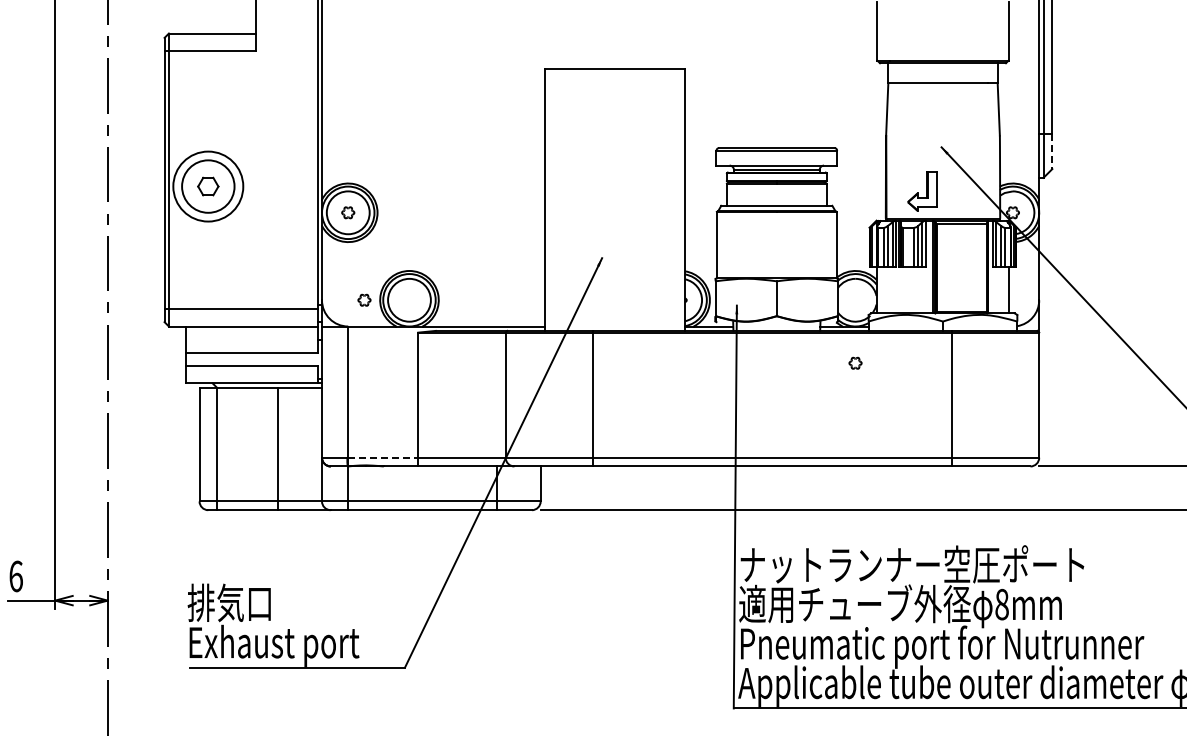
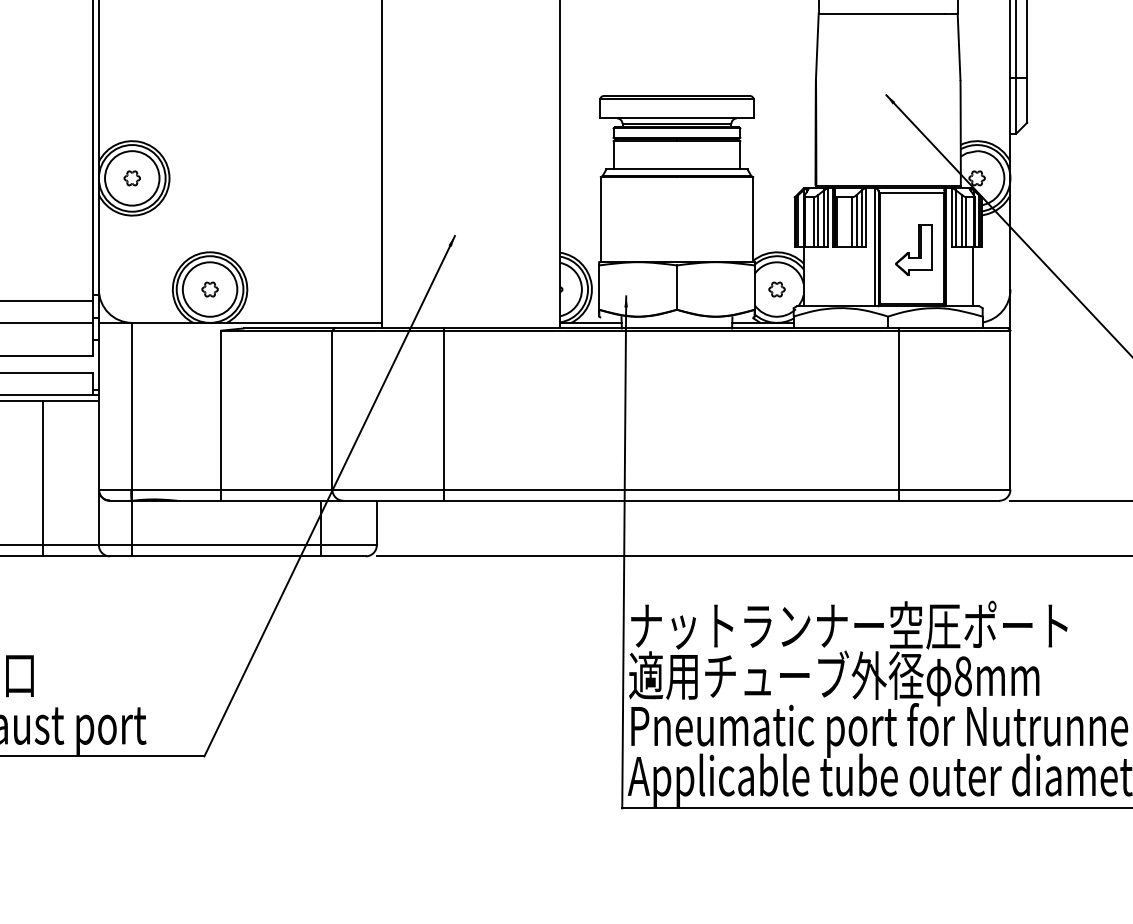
line: (1052, 152) -> (1027, 101), dashed -> solid
part: (922, 191) -> (914, 250), moved
part: (364, 299) -> (210, 288), moved
part: (855, 362) -> (776, 288), moved
line: (383, 457) -> (177, 489), dashed -> solid

